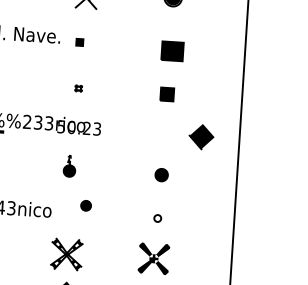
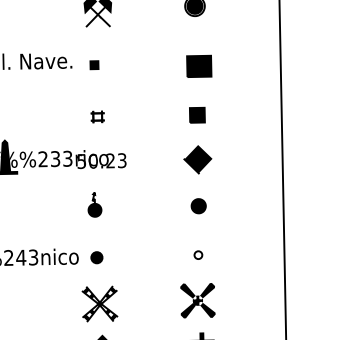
part: (78, 88) -> (97, 116), size x1.67
part: (201, 136) -> (197, 159), moved
part: (85, 205) -> (96, 257), moved

